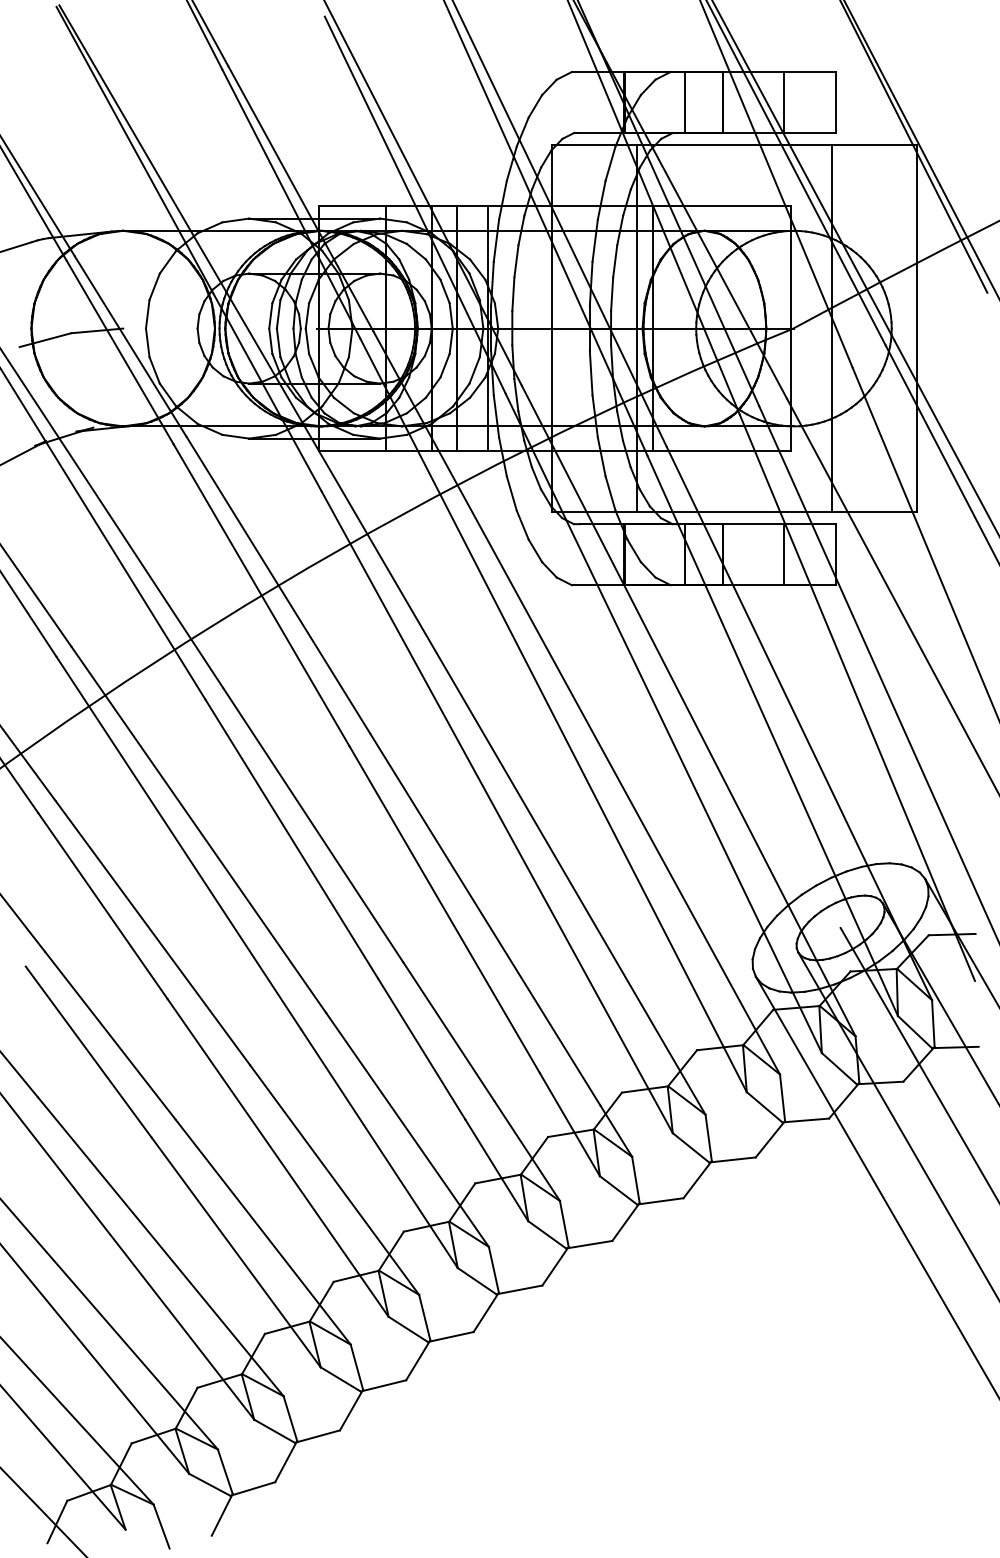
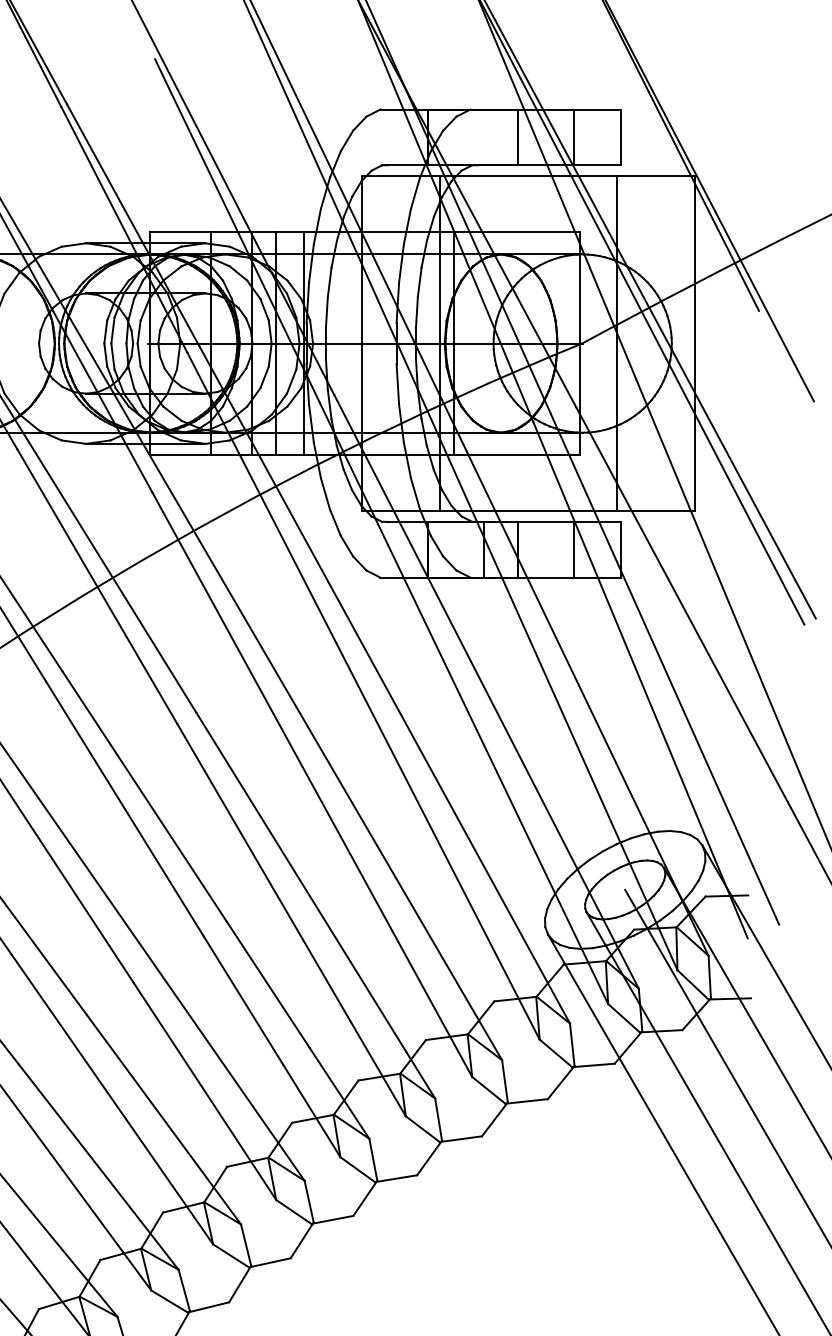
line: (685, 102) -> (483, 137), removed

